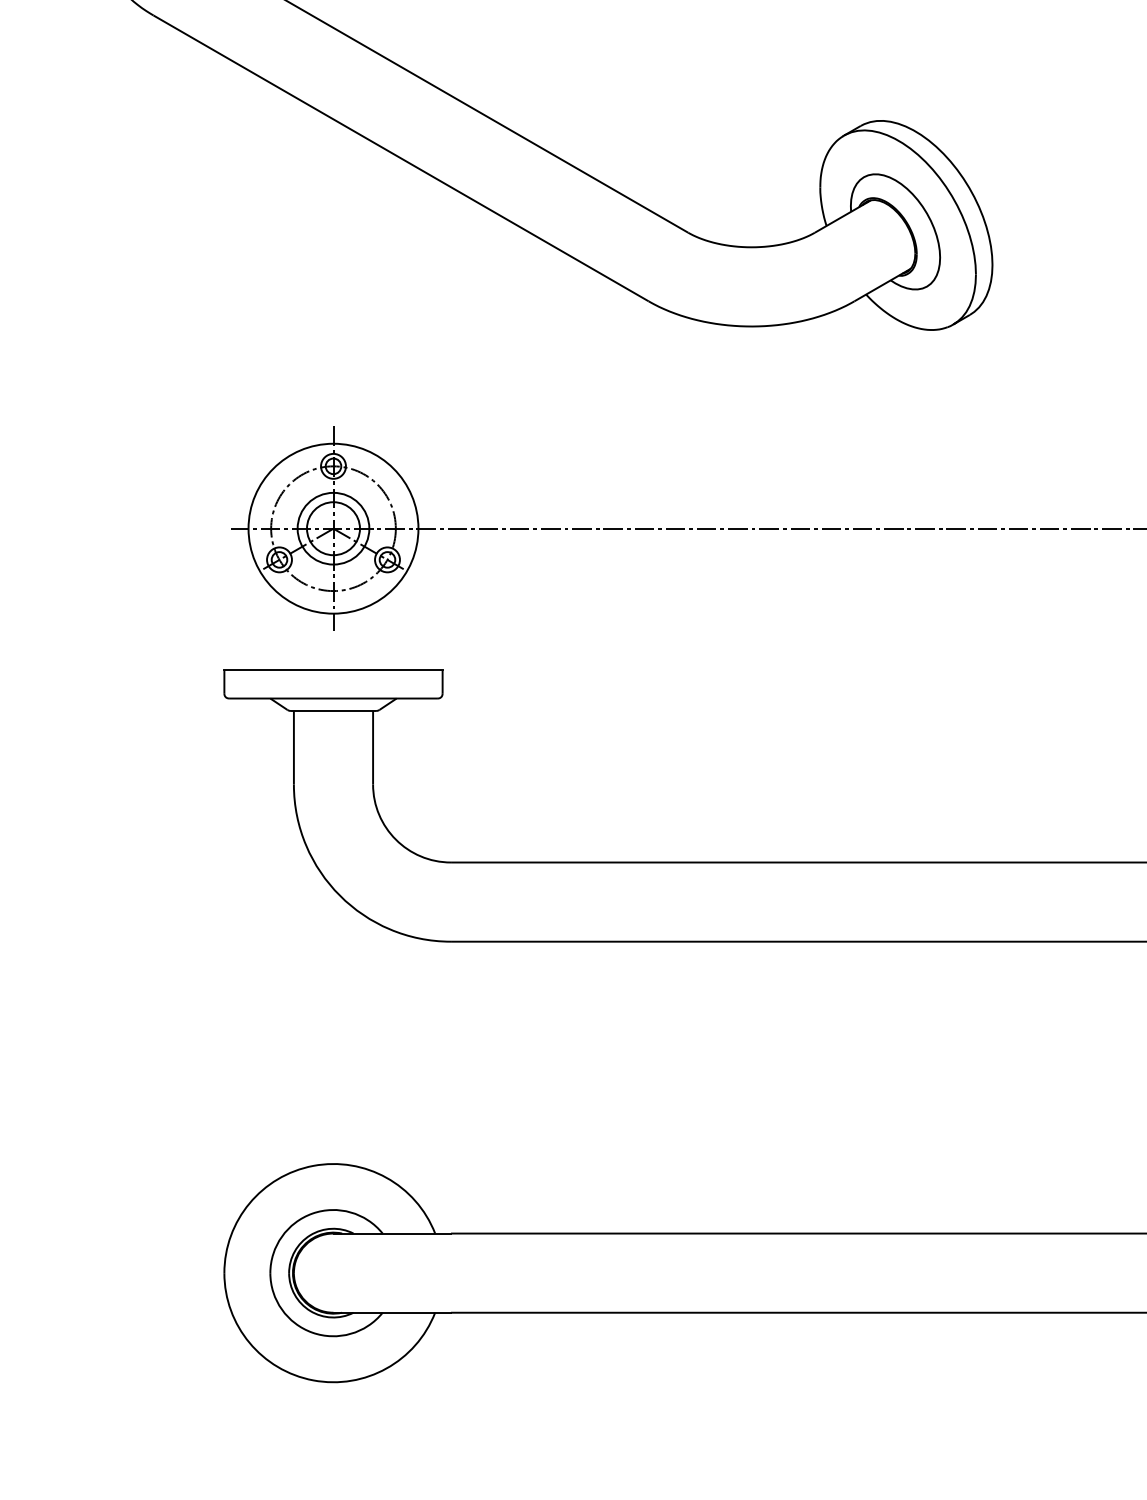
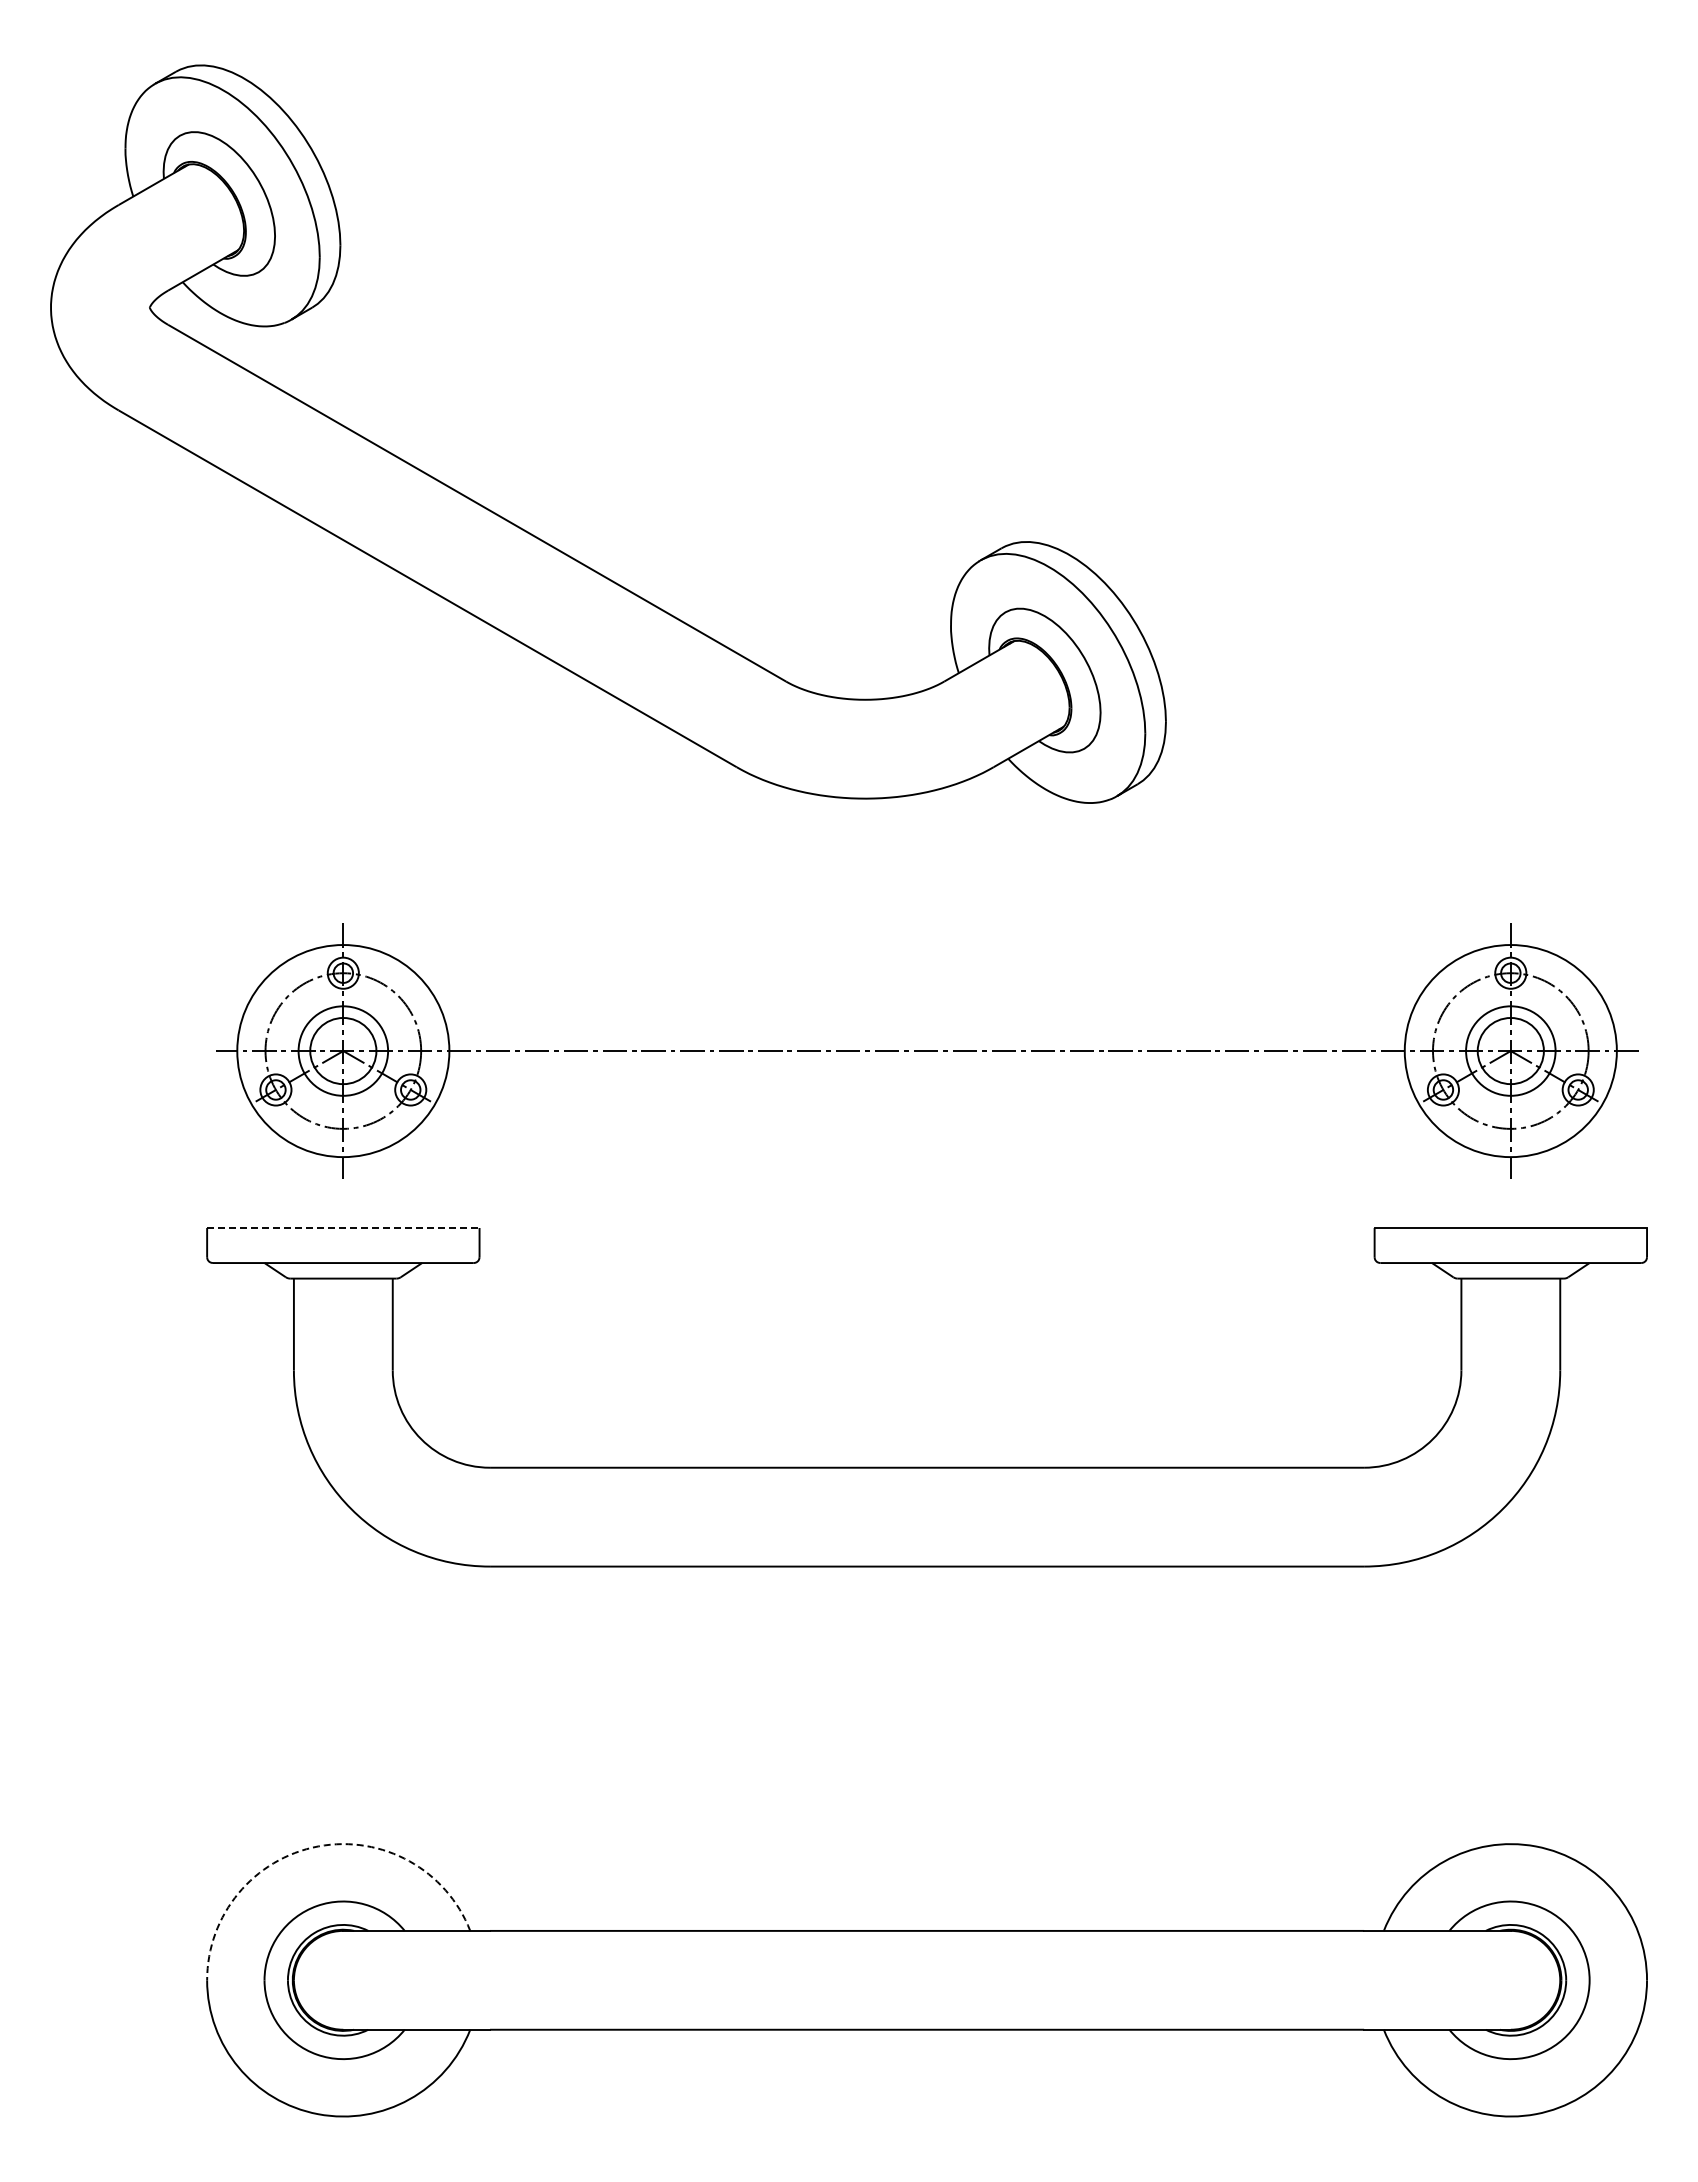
line: (333, 670) -> (343, 1228), solid -> dashed
arc: (313, 1165) -> (318, 1846), solid -> dashed

